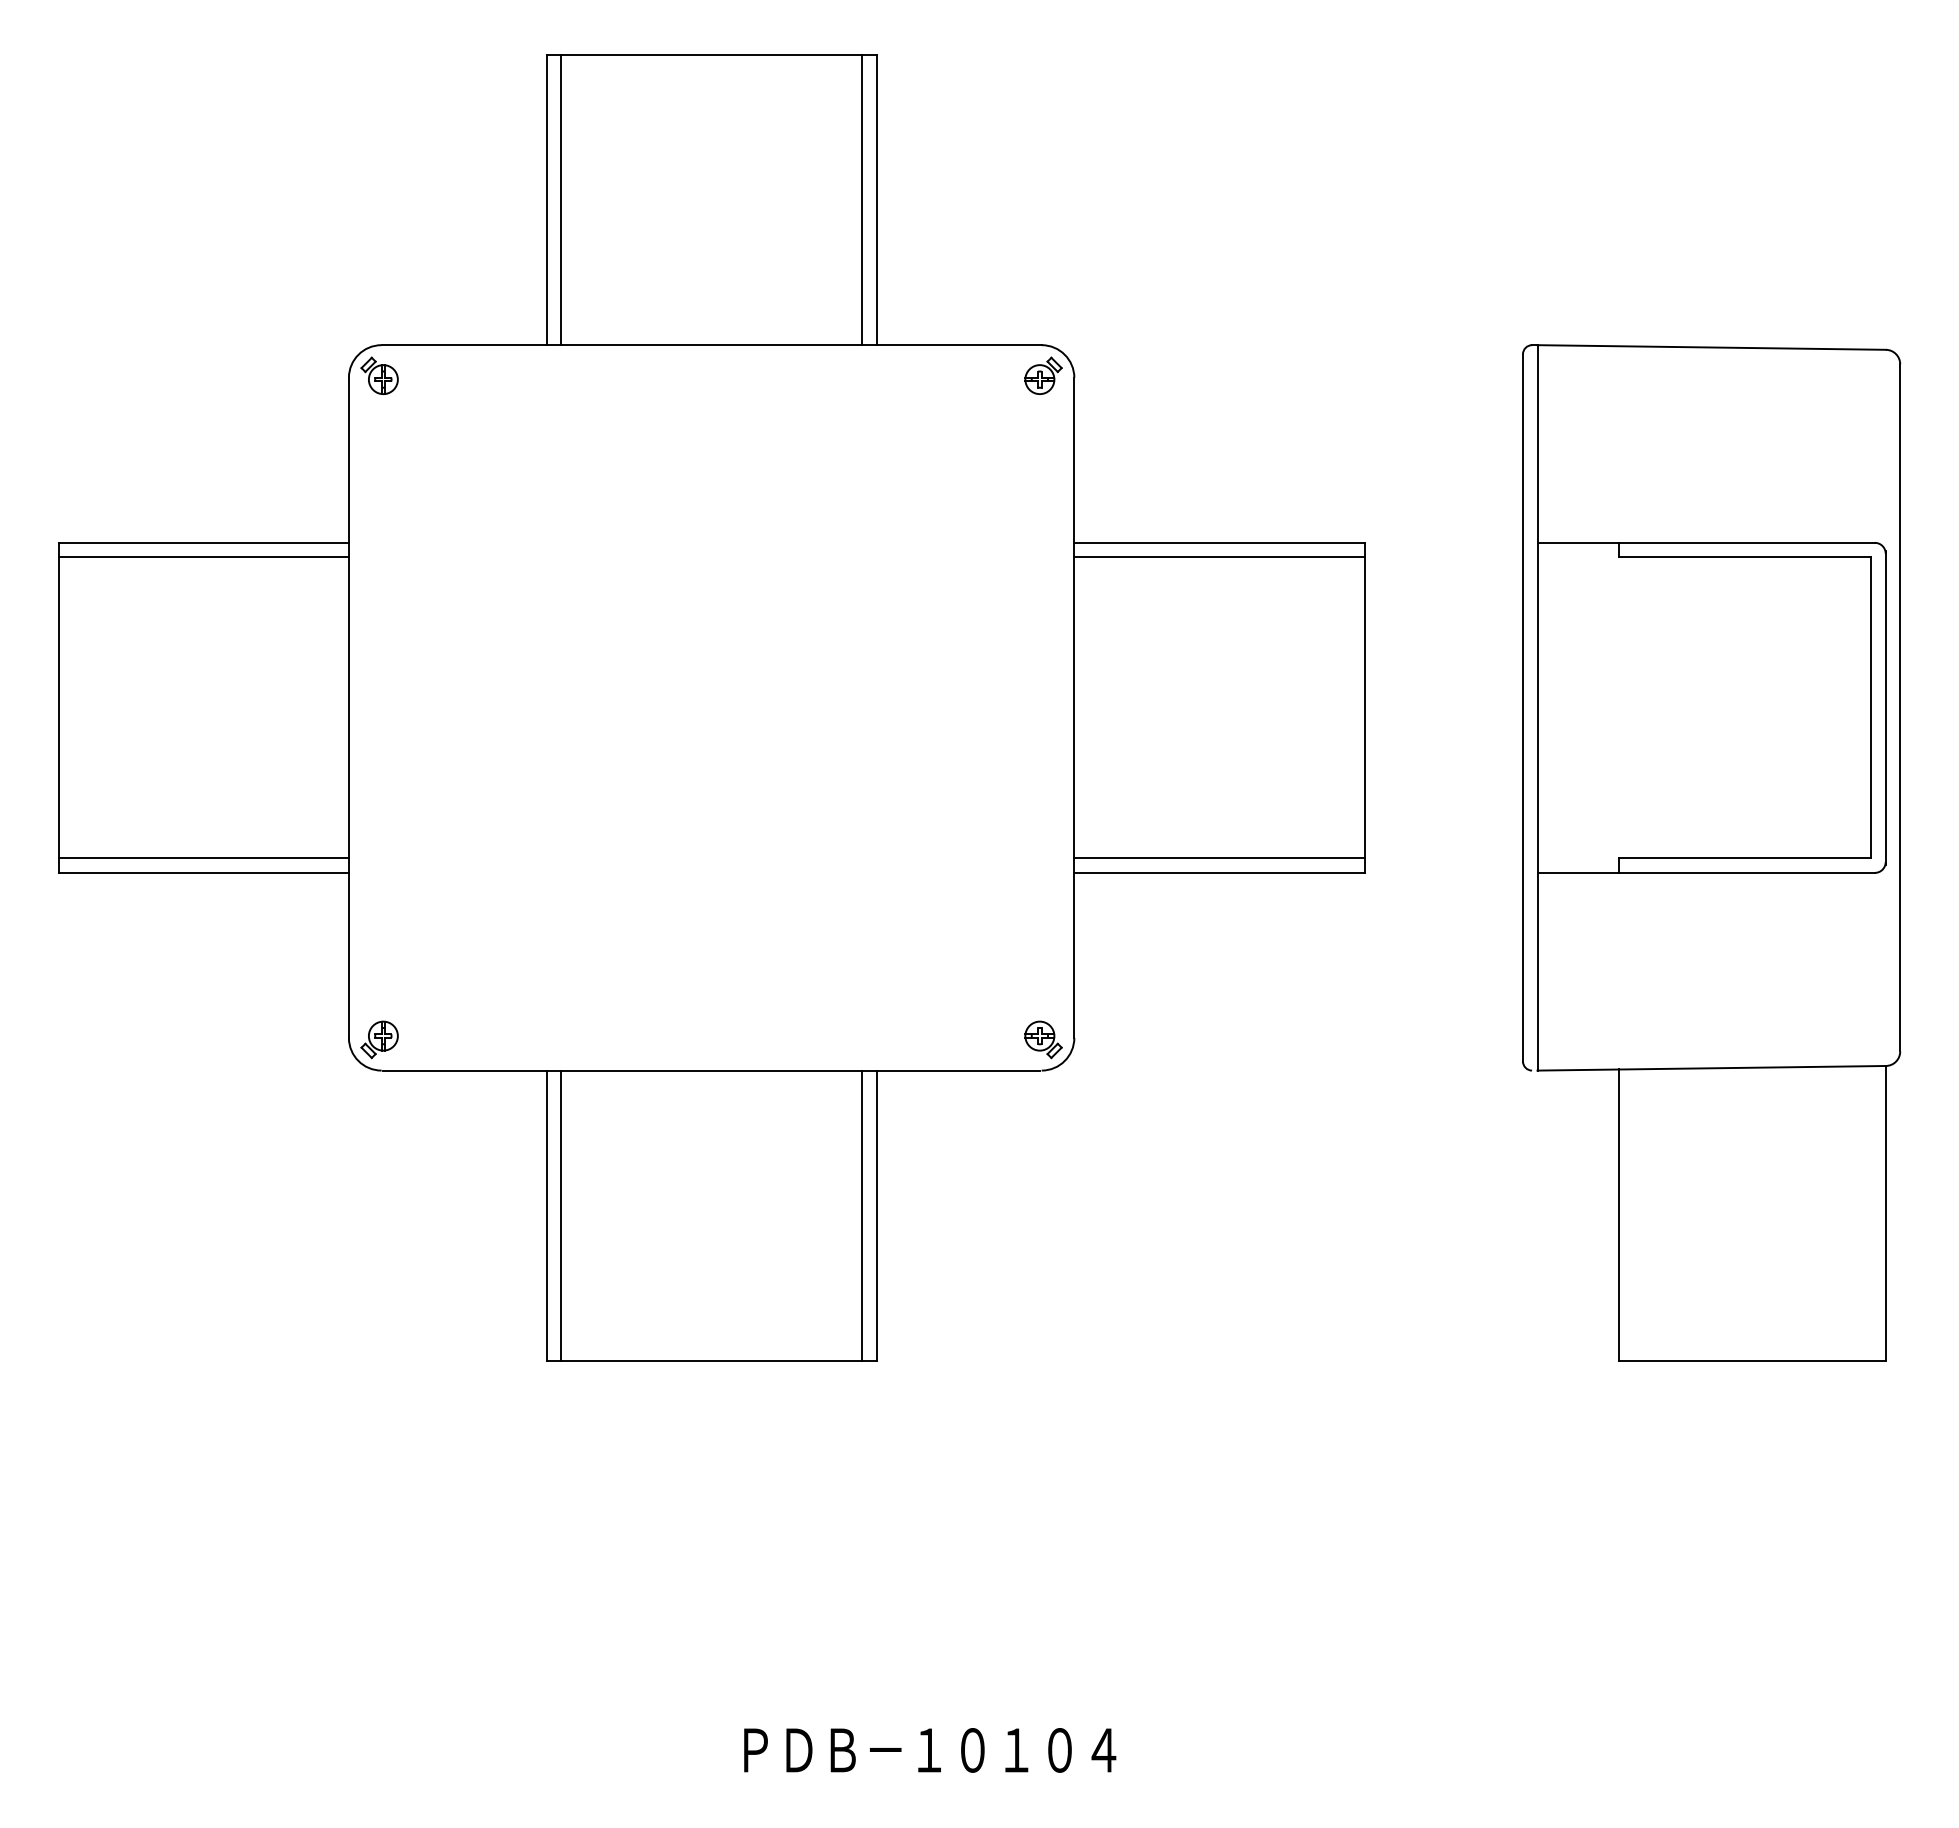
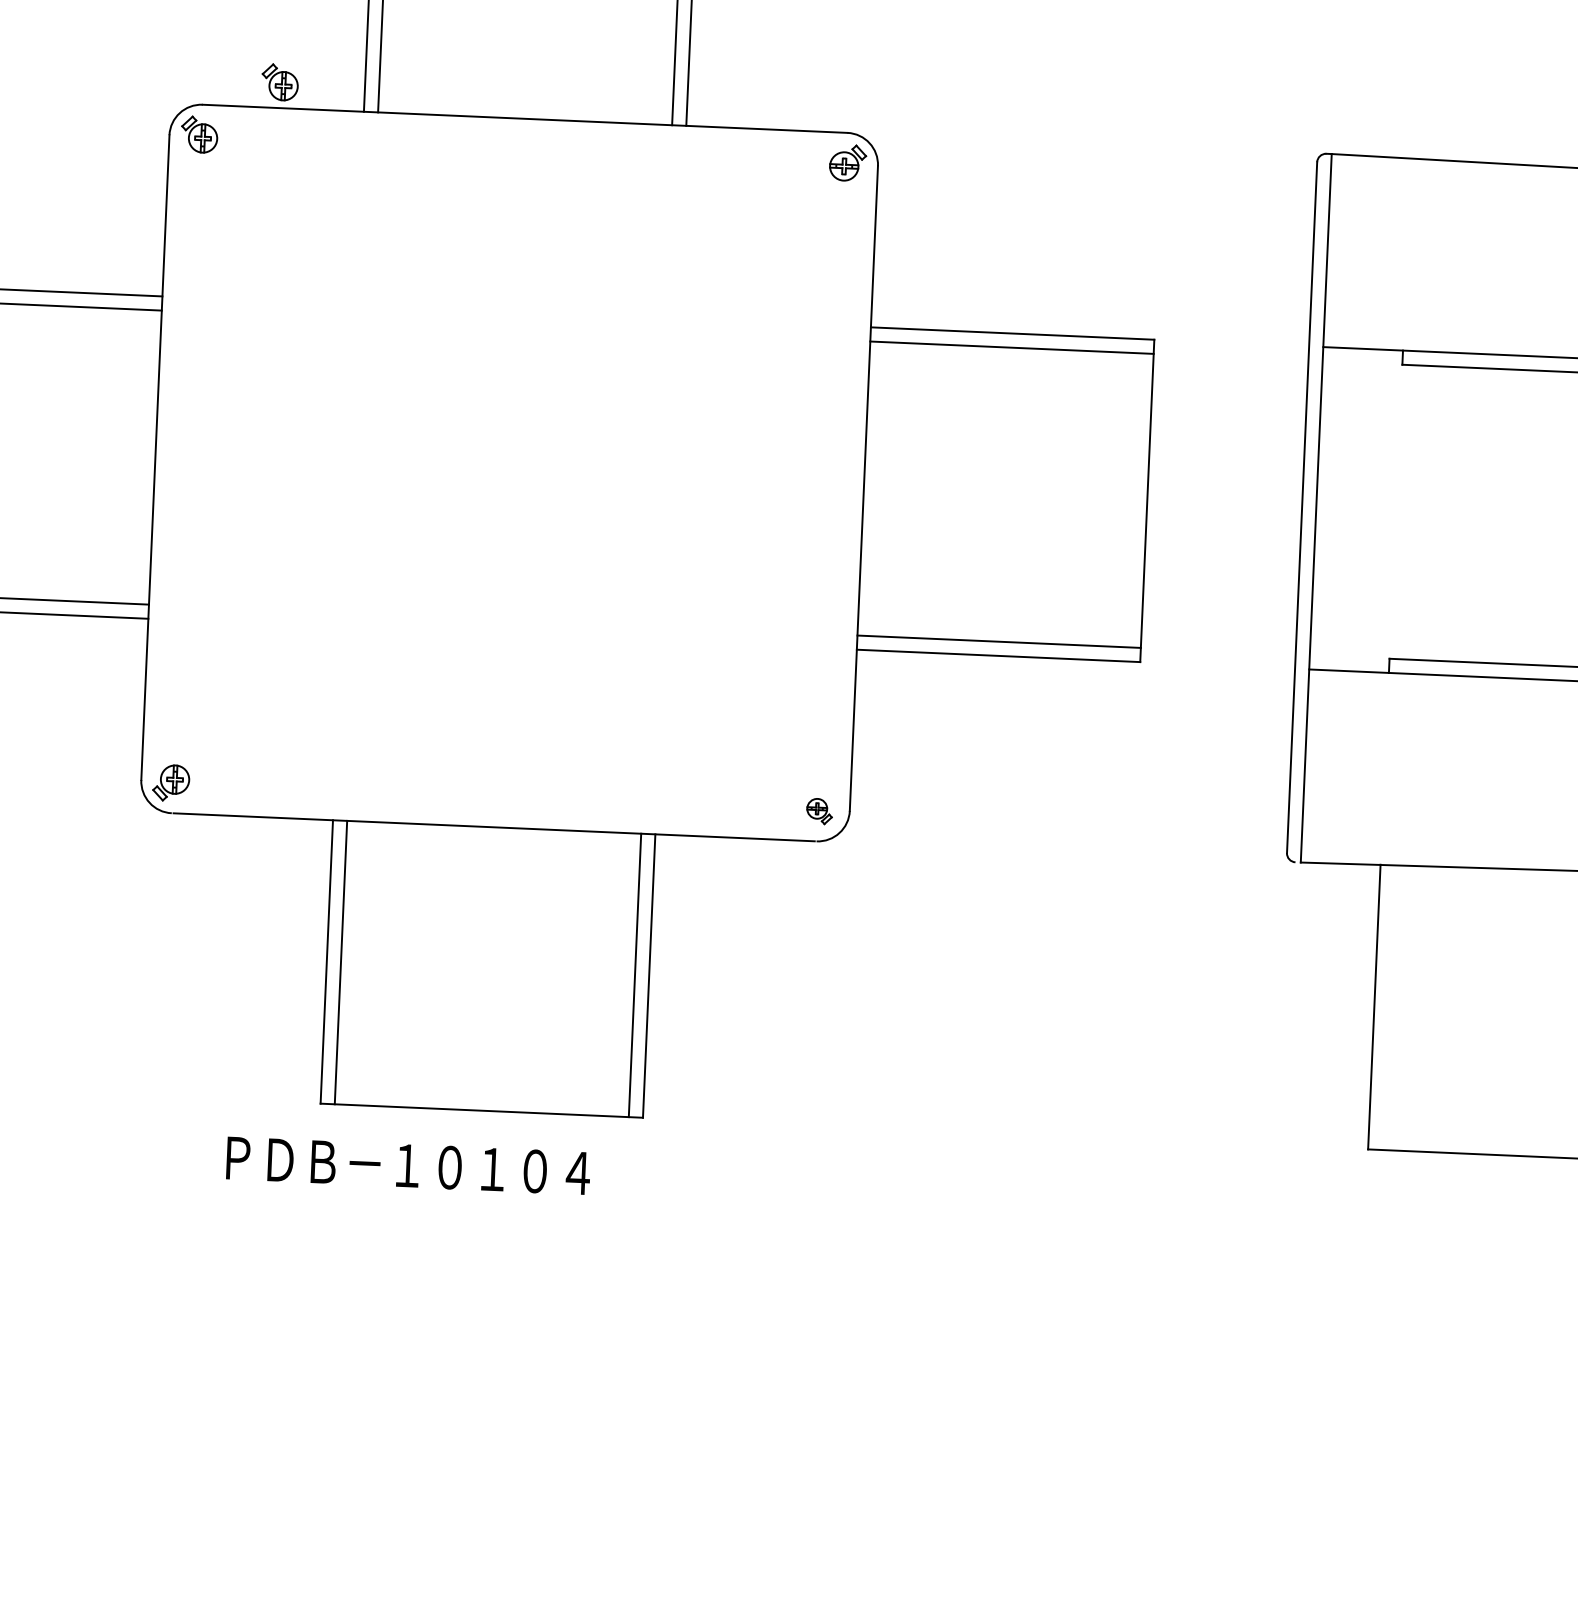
part: (459, 318) -> (280, 82), added
part: (1043, 1039) -> (819, 811), size x0.7
text: (930, 1750) -> (408, 1165), moved

